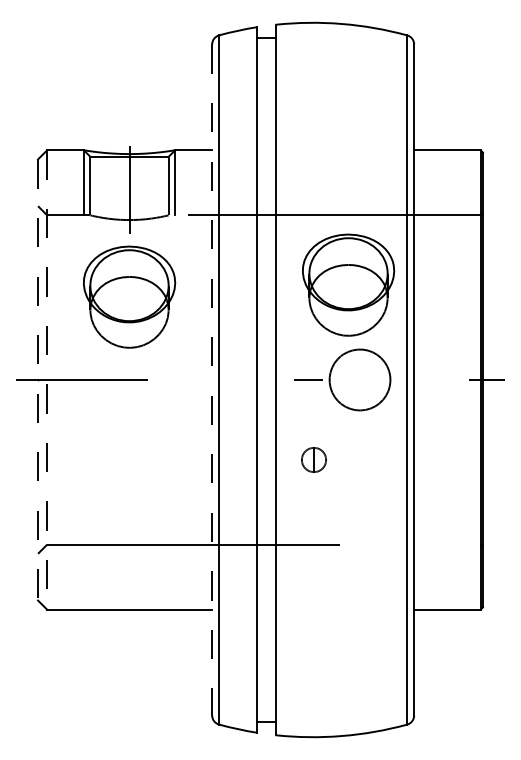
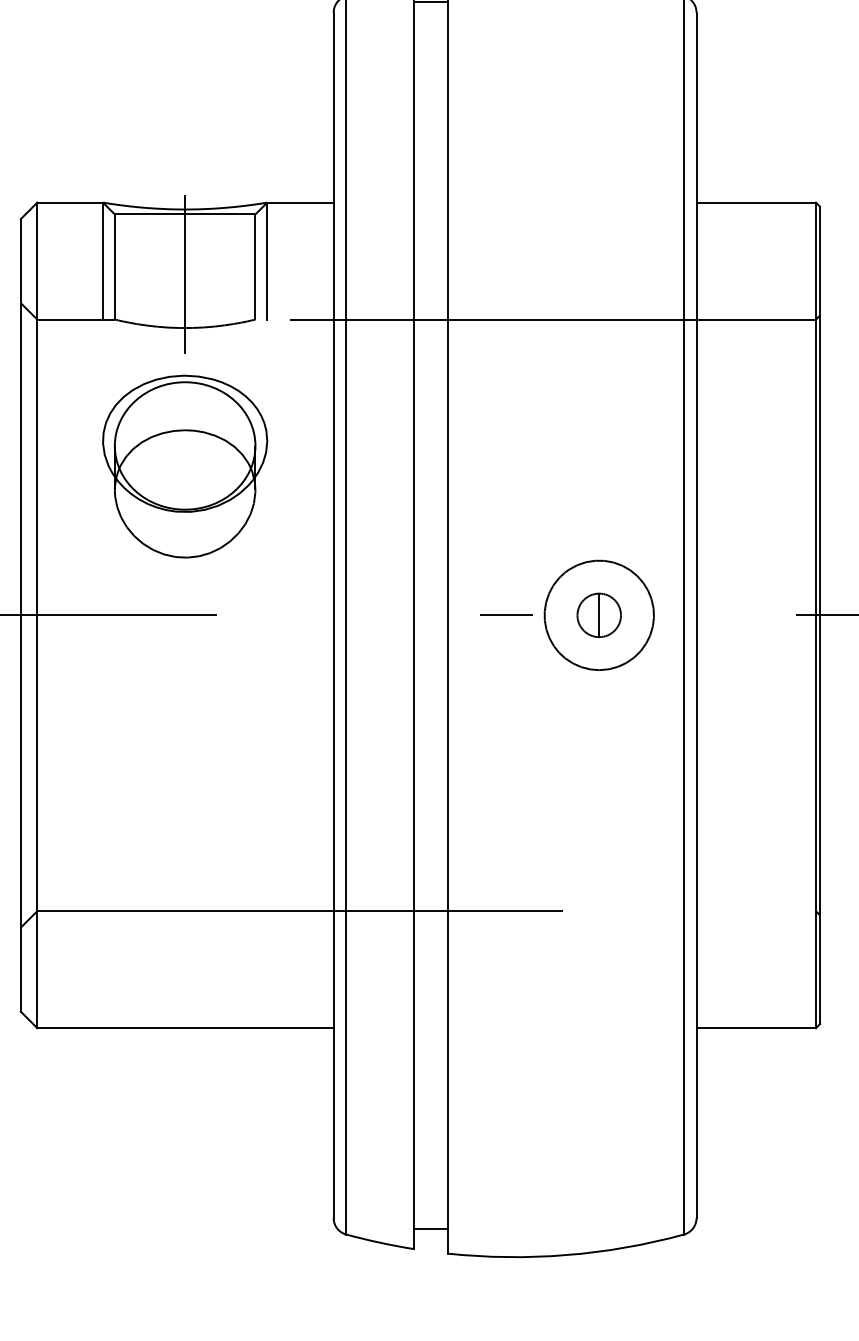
part: (348, 284) -> (578, 443), removed
line: (38, 380) -> (21, 616), dashed -> solid
line: (47, 380) -> (37, 616), dashed -> solid
line: (212, 380) -> (334, 616), dashed -> solid
part: (313, 459) -> (598, 614), moved

